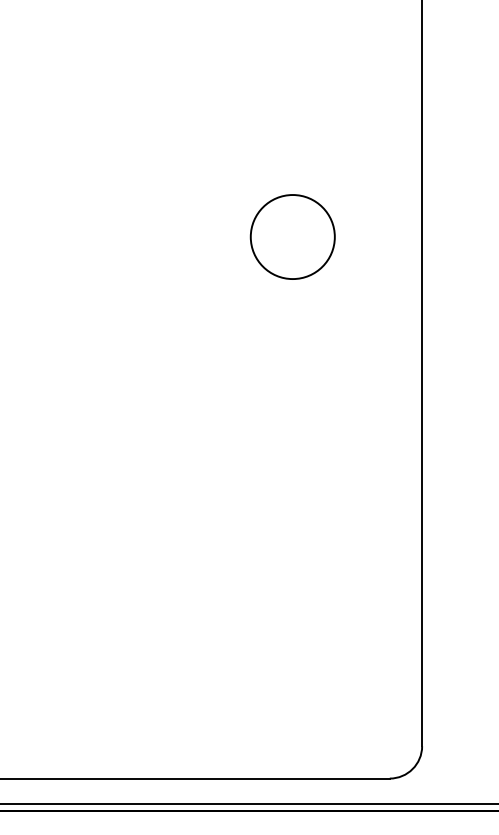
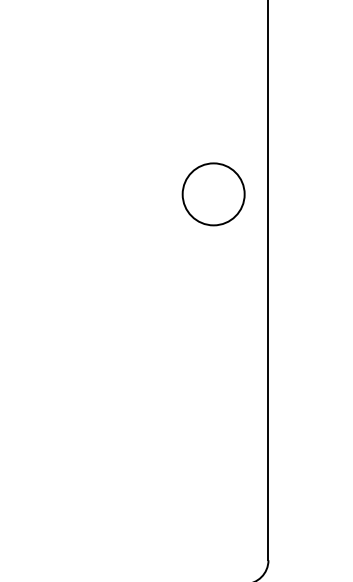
circle: (292, 236) -> (213, 193), moved

